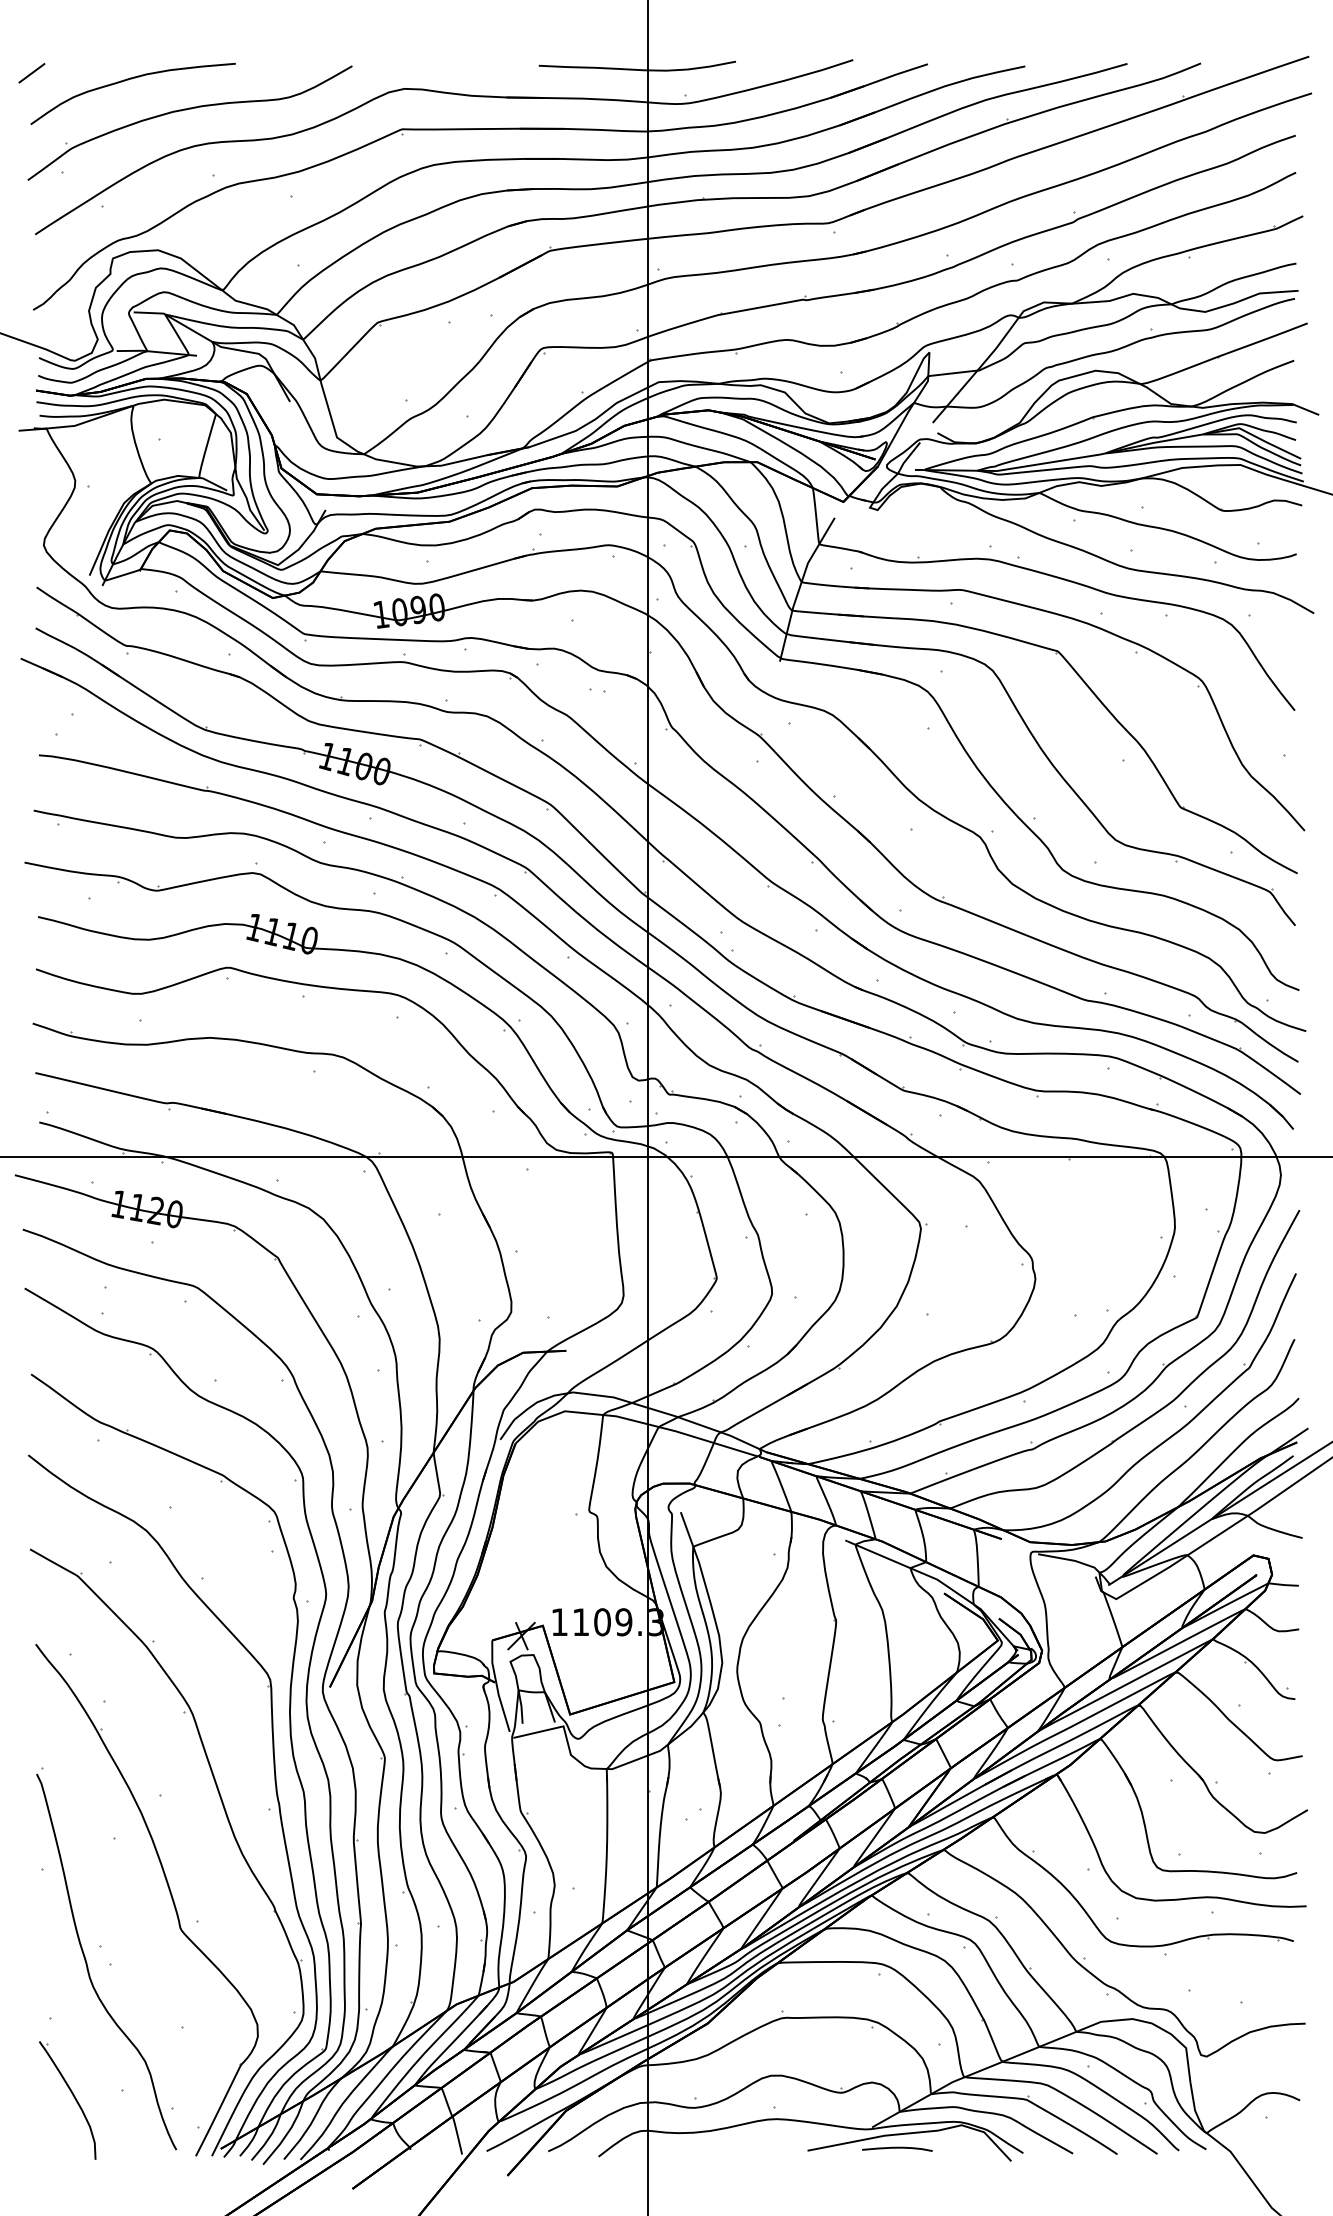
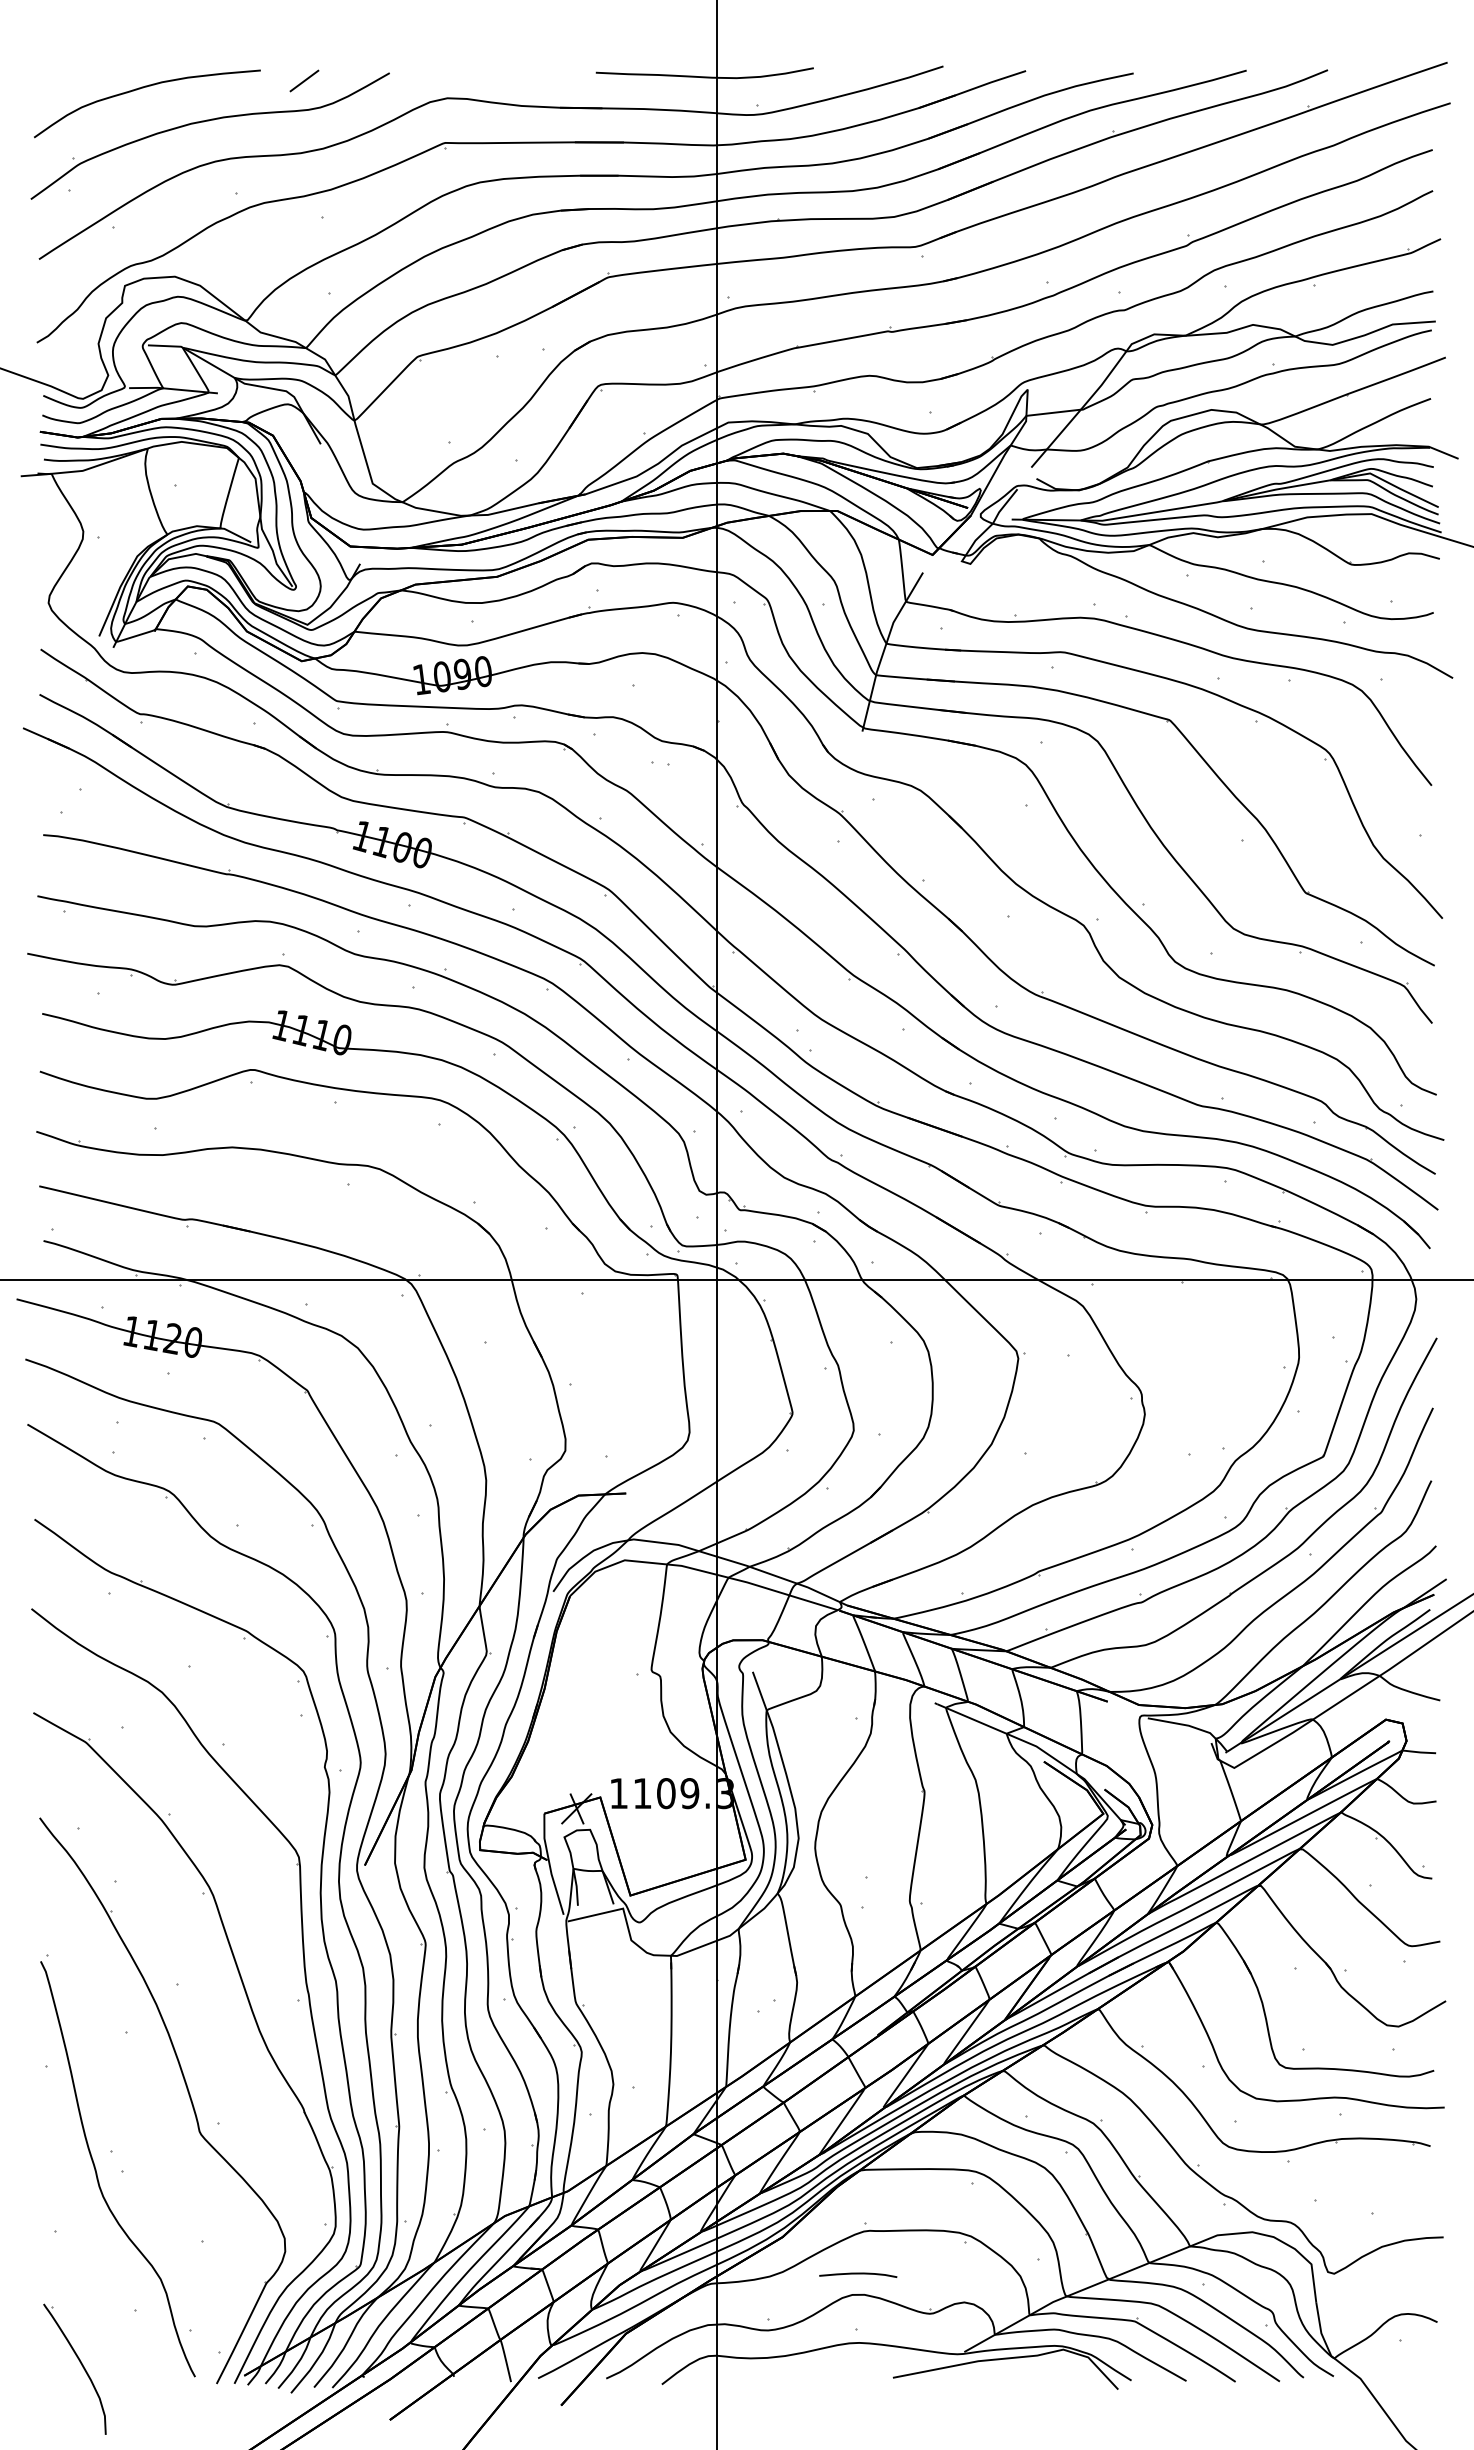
line: (31, 72) -> (304, 80), moved
part: (73, 2097) -> (81, 2365), moved
curve: (897, 2148) -> (858, 2274), moved

